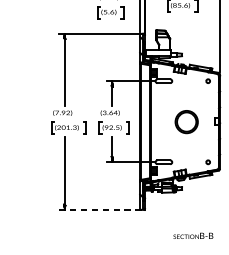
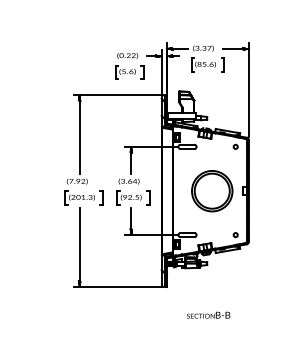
part: (186, 122) -> (212, 191), size x1.67
line: (100, 210) -> (118, 287), dashed -> solid
text: (193, 235) -> (208, 314), moved

